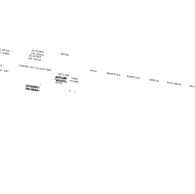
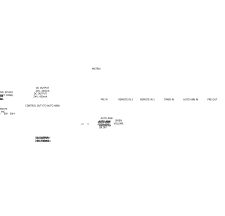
text: (64, 54) -> (96, 68), moved
text: (65, 79) -> (109, 122), moved
text: (32, 87) -> (42, 138), moved

